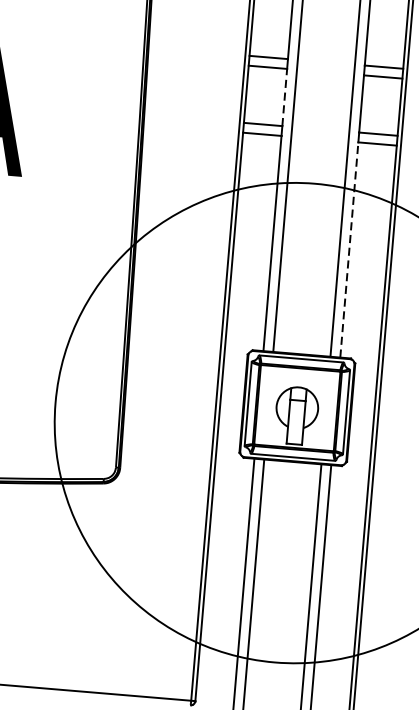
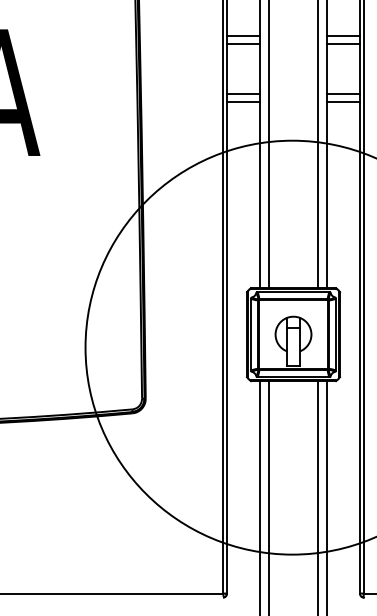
line: (285, 97) -> (260, 68), dashed -> solid
line: (349, 249) -> (326, 194), dashed -> solid

